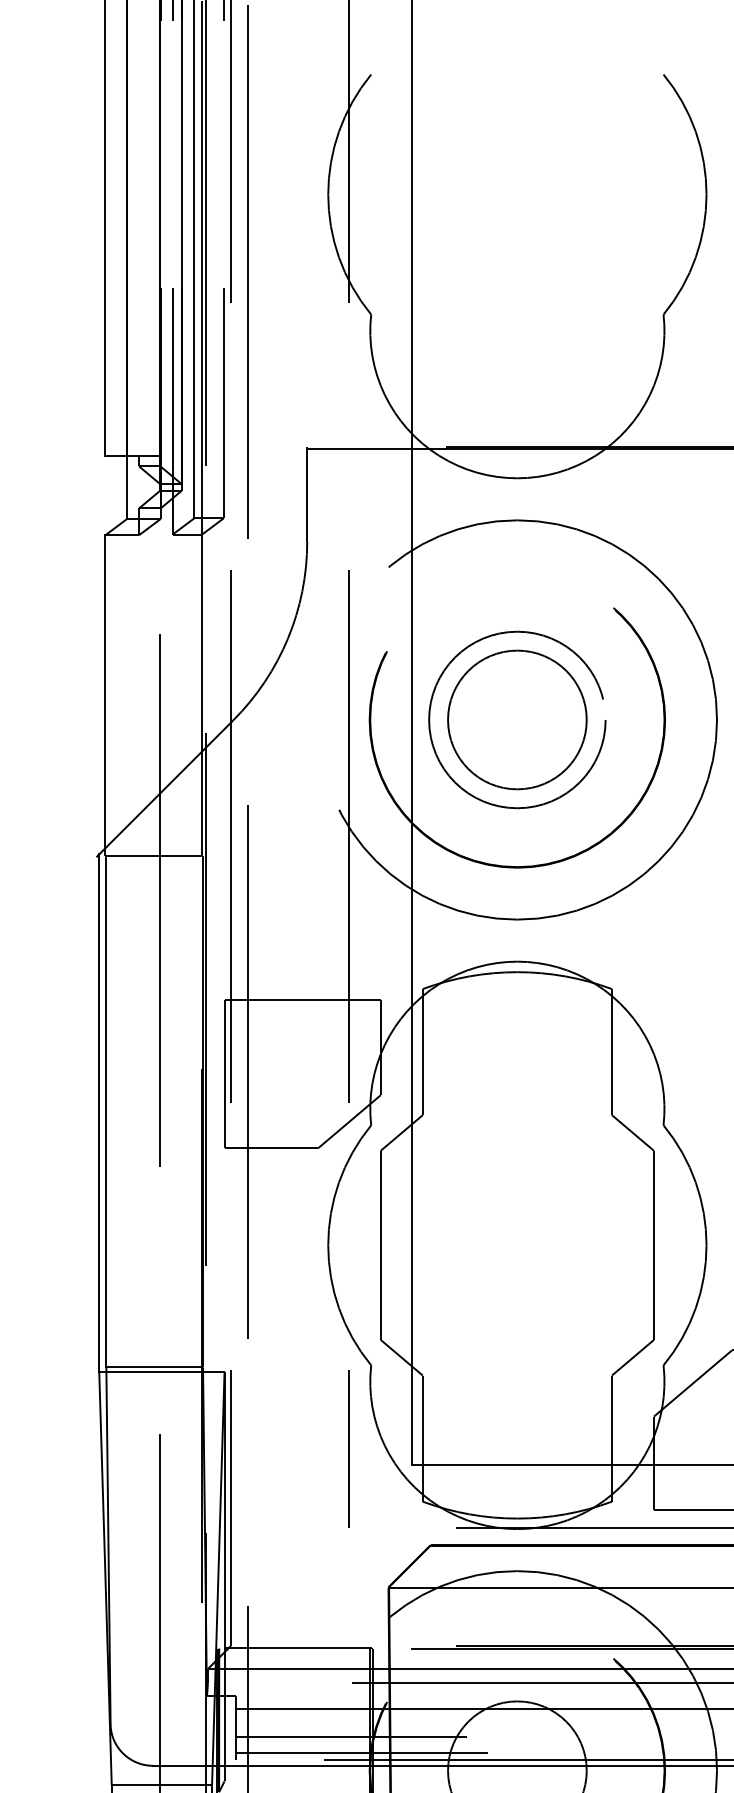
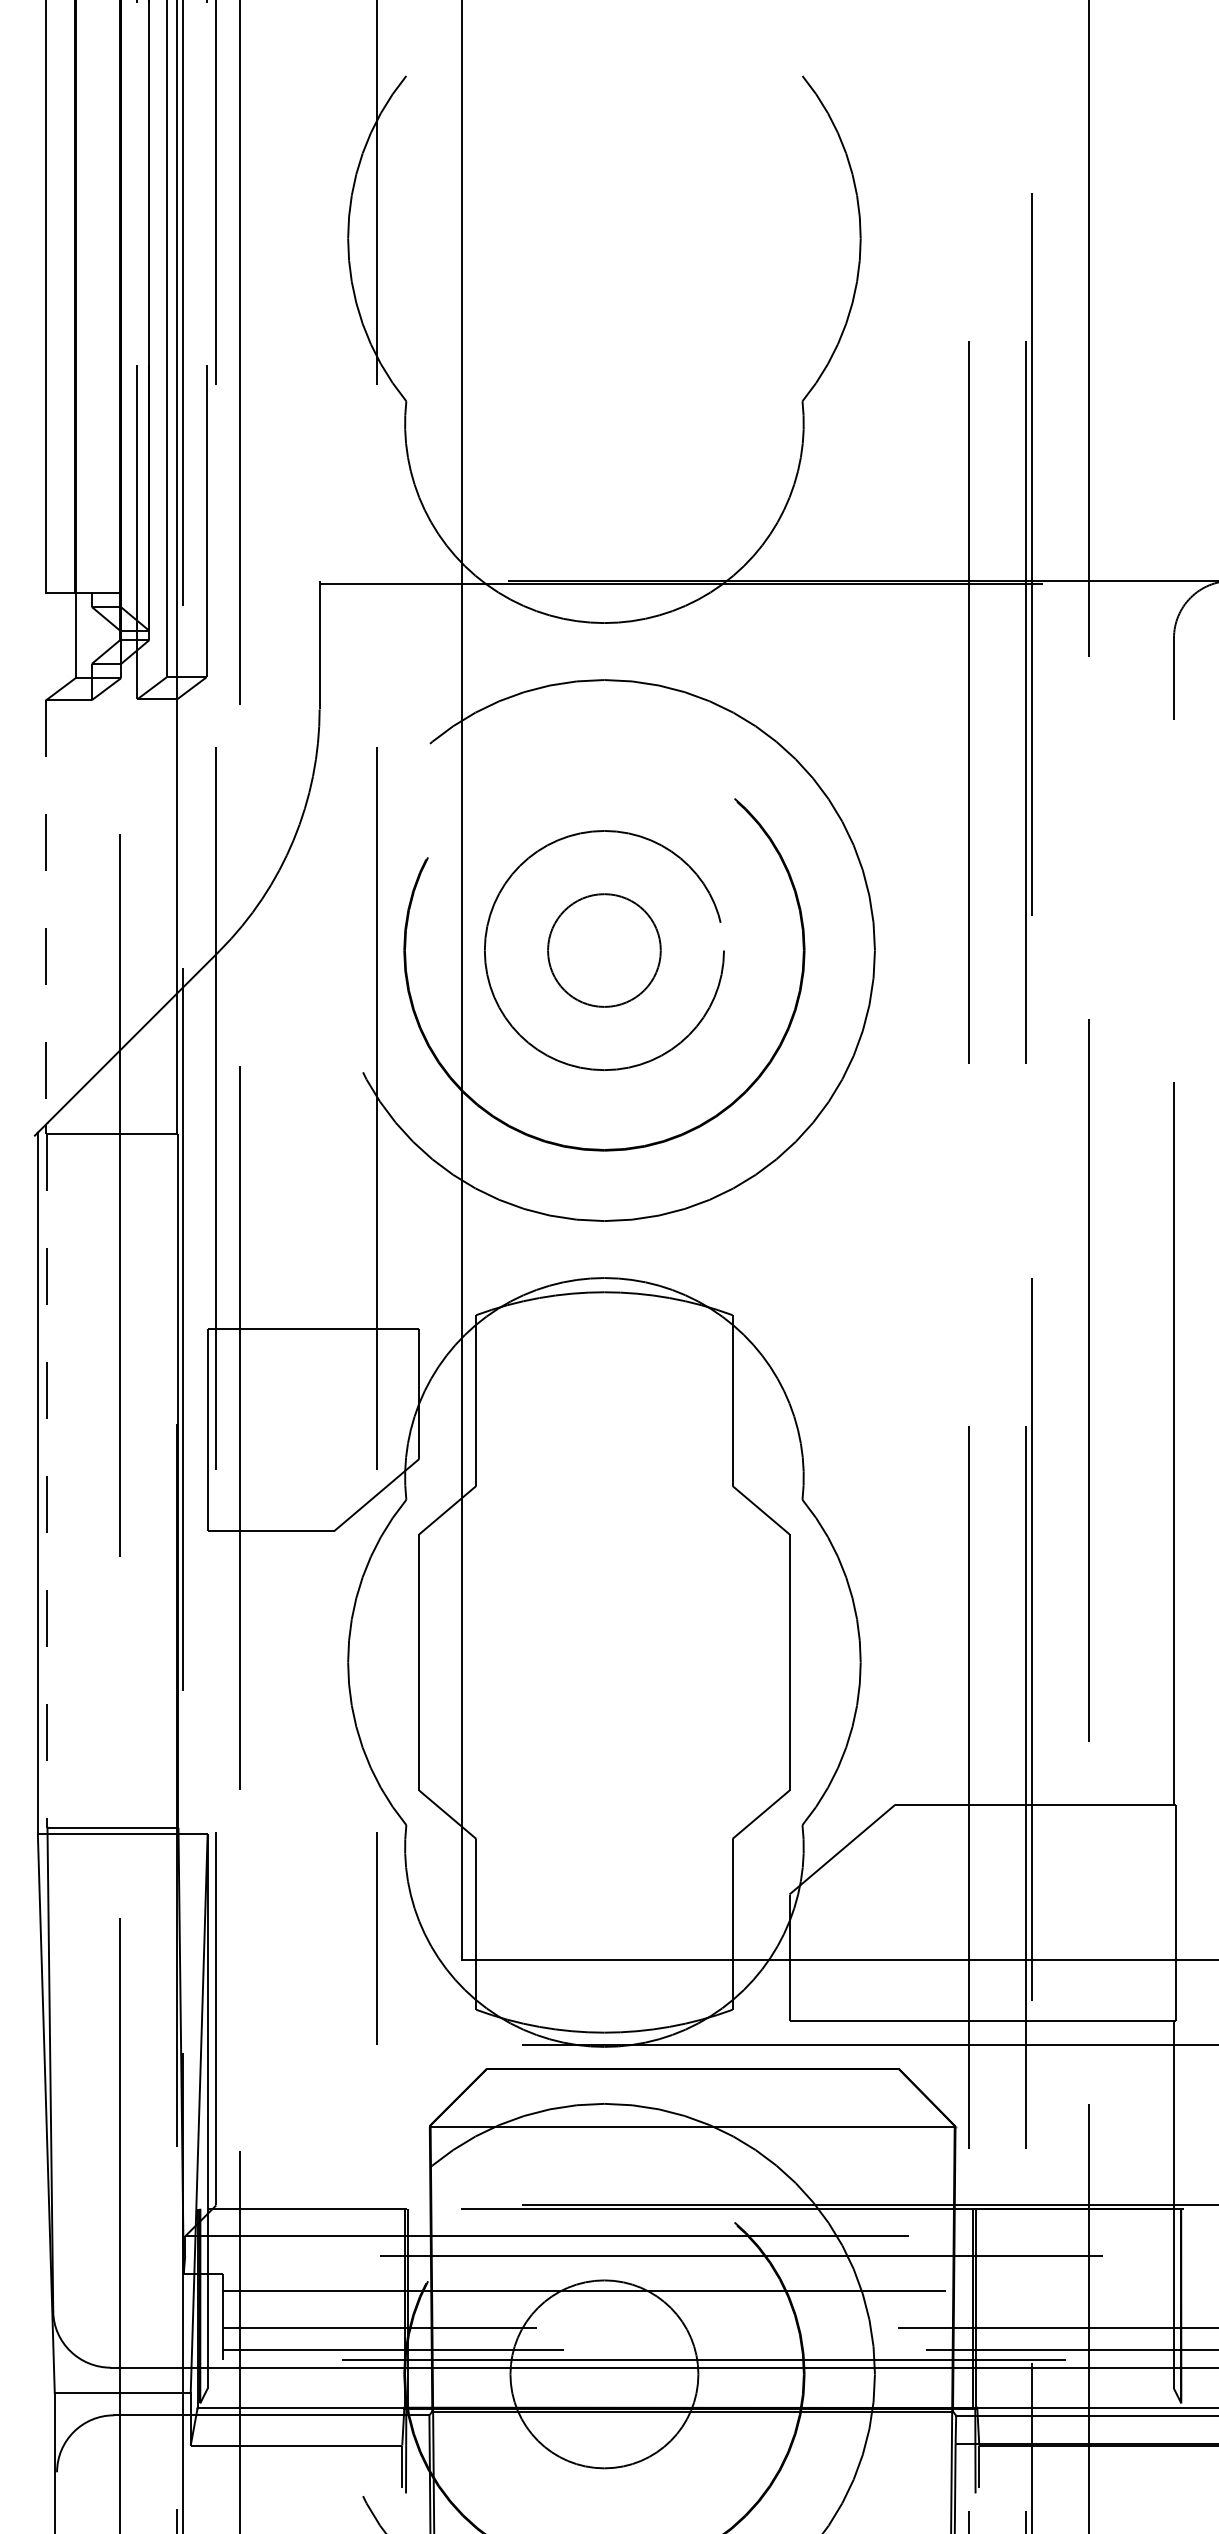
line: (105, 691) -> (46, 912), solid -> dashed
circle: (517, 719) -> (604, 950), size x0.6
line: (106, 1111) -> (47, 1481), solid -> dashed

